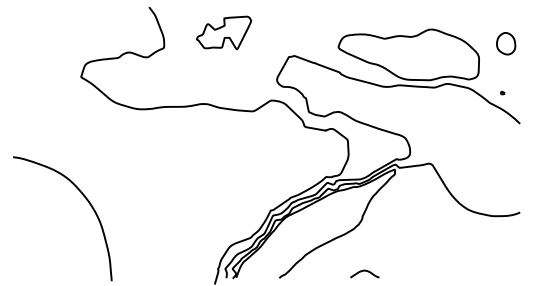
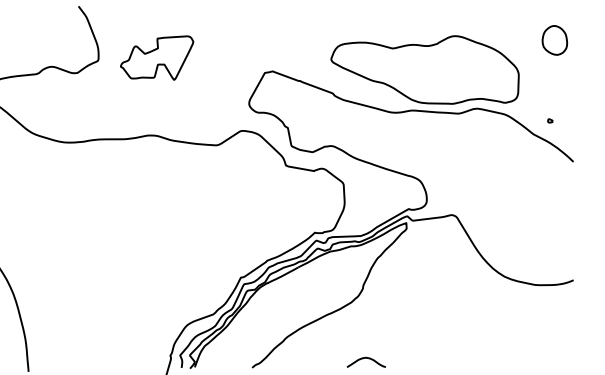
part: (223, 32) -> (156, 57), moved
part: (506, 43) -> (555, 40), moved

